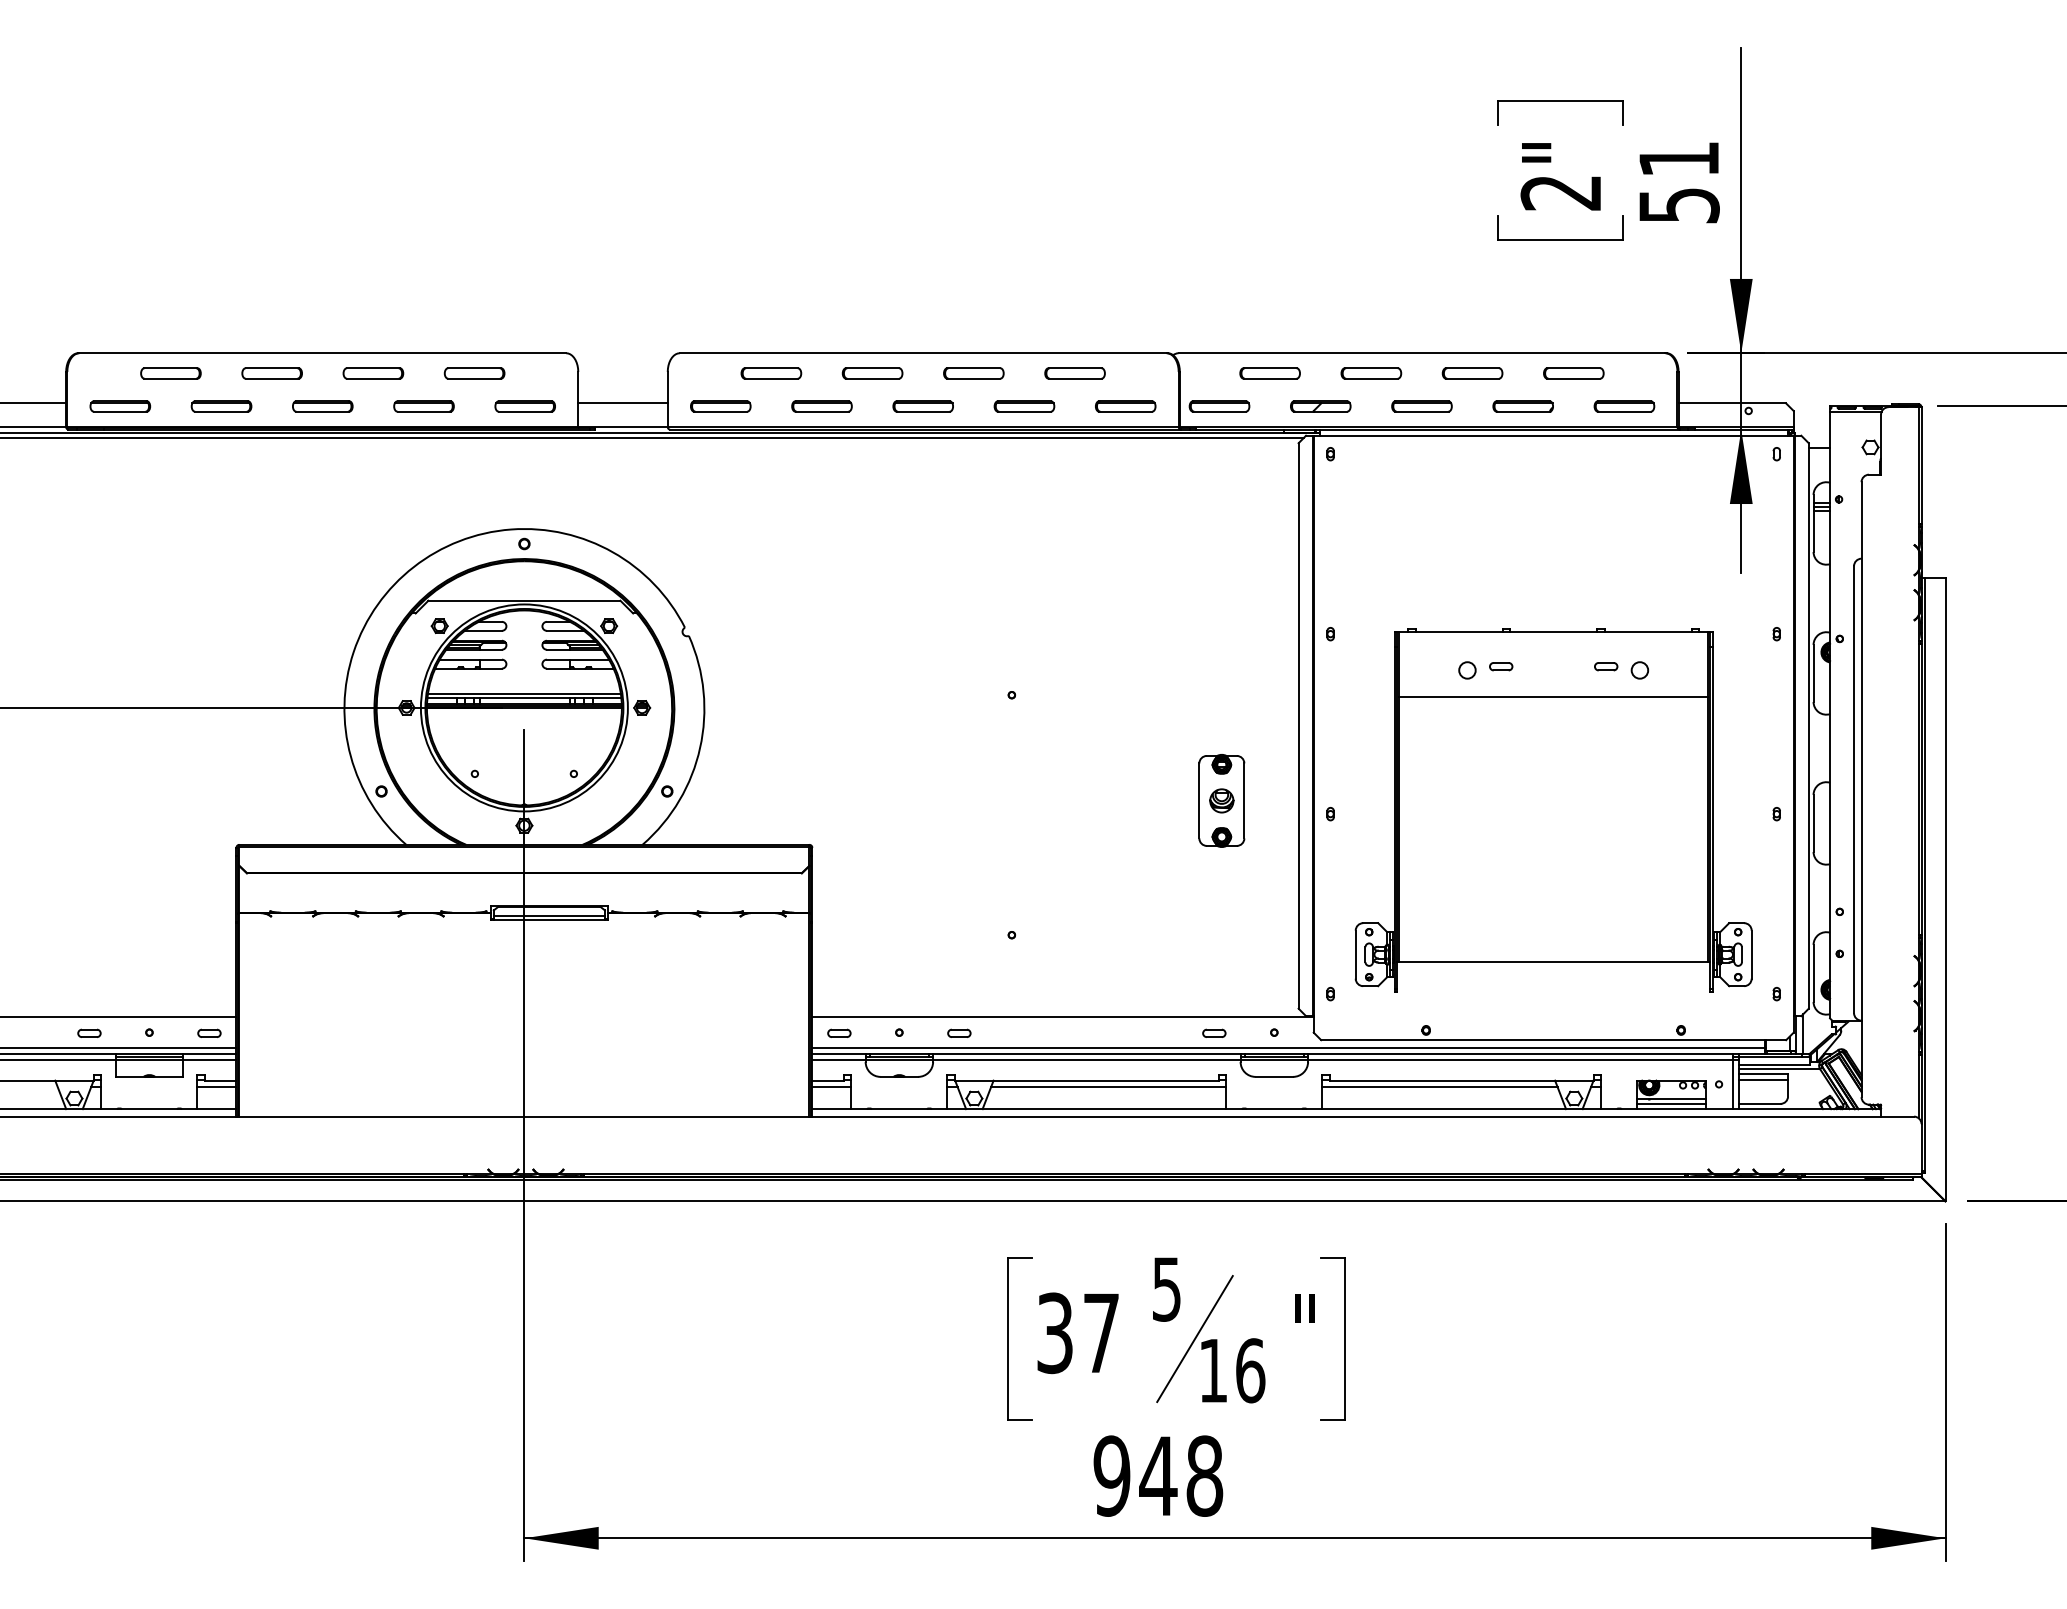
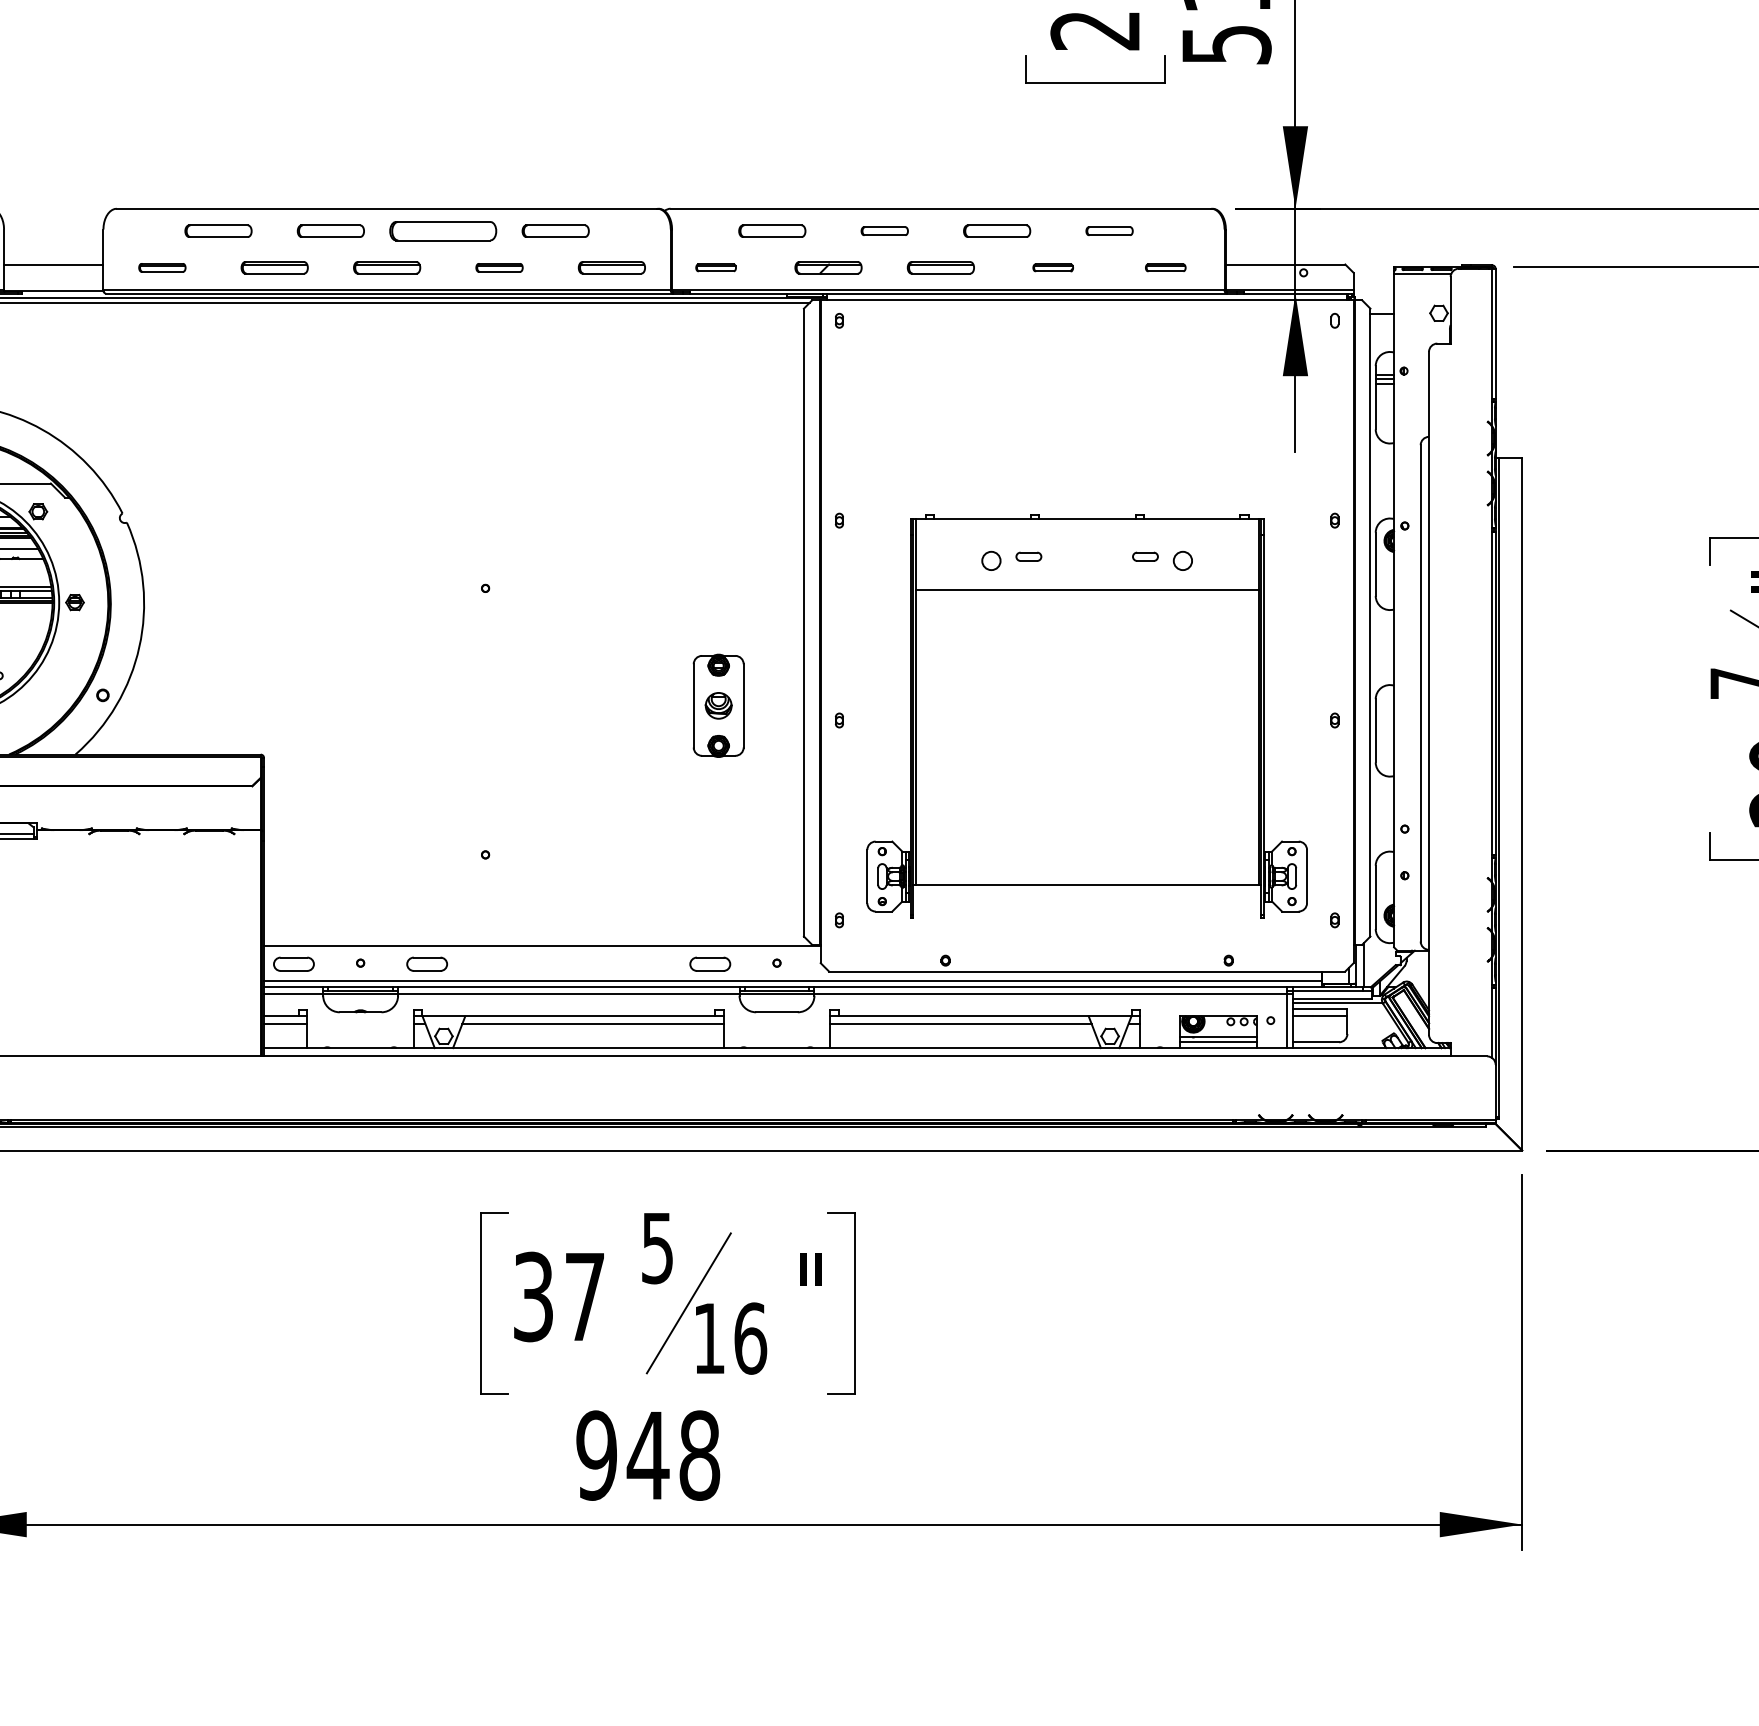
part: (973, 373) -> (442, 231), size x1.6
part: (1371, 373) -> (884, 231), size x0.7
part: (1573, 373) -> (1109, 231), size x0.7
part: (720, 406) -> (162, 267), size x0.7
part: (1024, 406) -> (499, 267), size x0.7
part: (1219, 406) -> (716, 267), size x0.6
part: (1522, 406) -> (1052, 267), size x0.6
part: (1624, 406) -> (1165, 267), size x0.6
part: (839, 1032) -> (294, 962), size x1.6
part: (959, 1032) -> (427, 962), size x1.6
part: (1214, 1032) -> (710, 962), size x1.6

